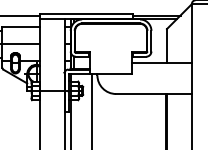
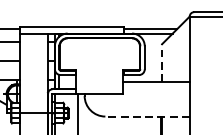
line: (166, 46) -> (161, 63), solid -> dashed
line: (153, 94) -> (147, 117), solid -> dashed

